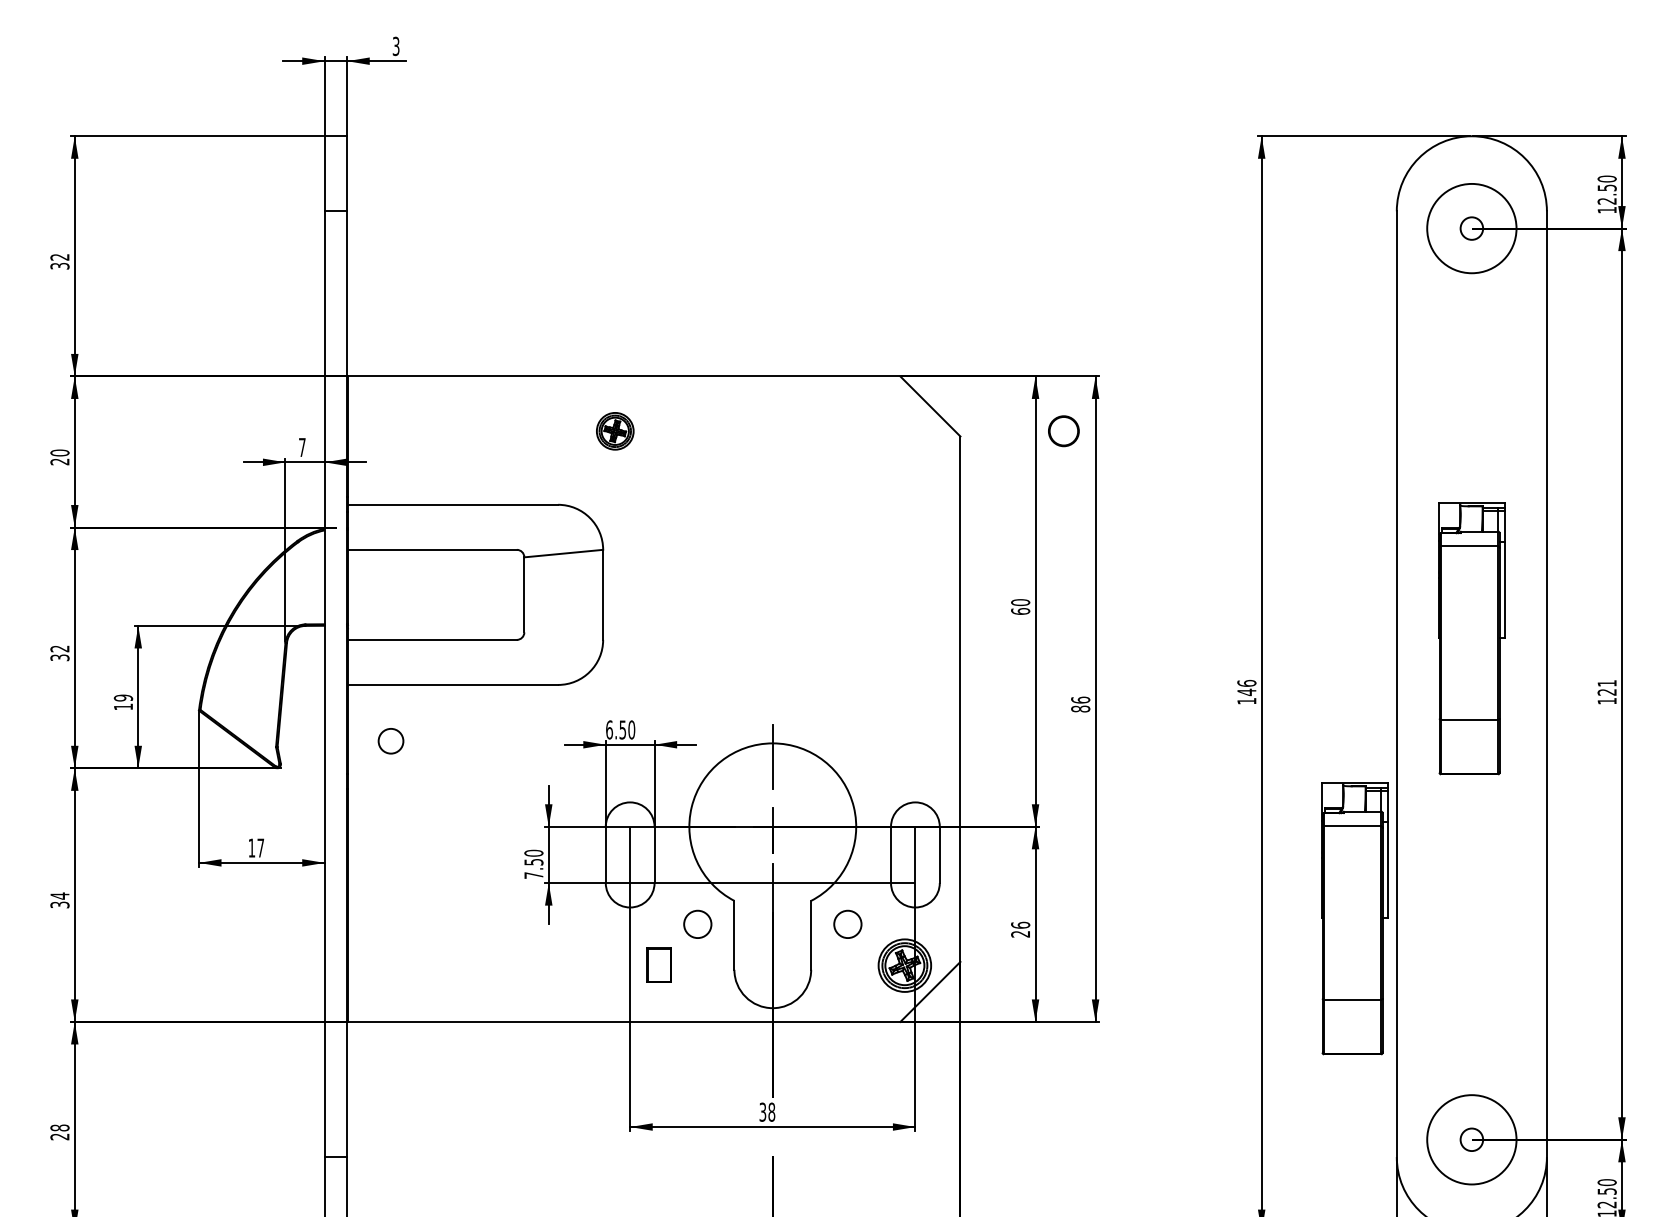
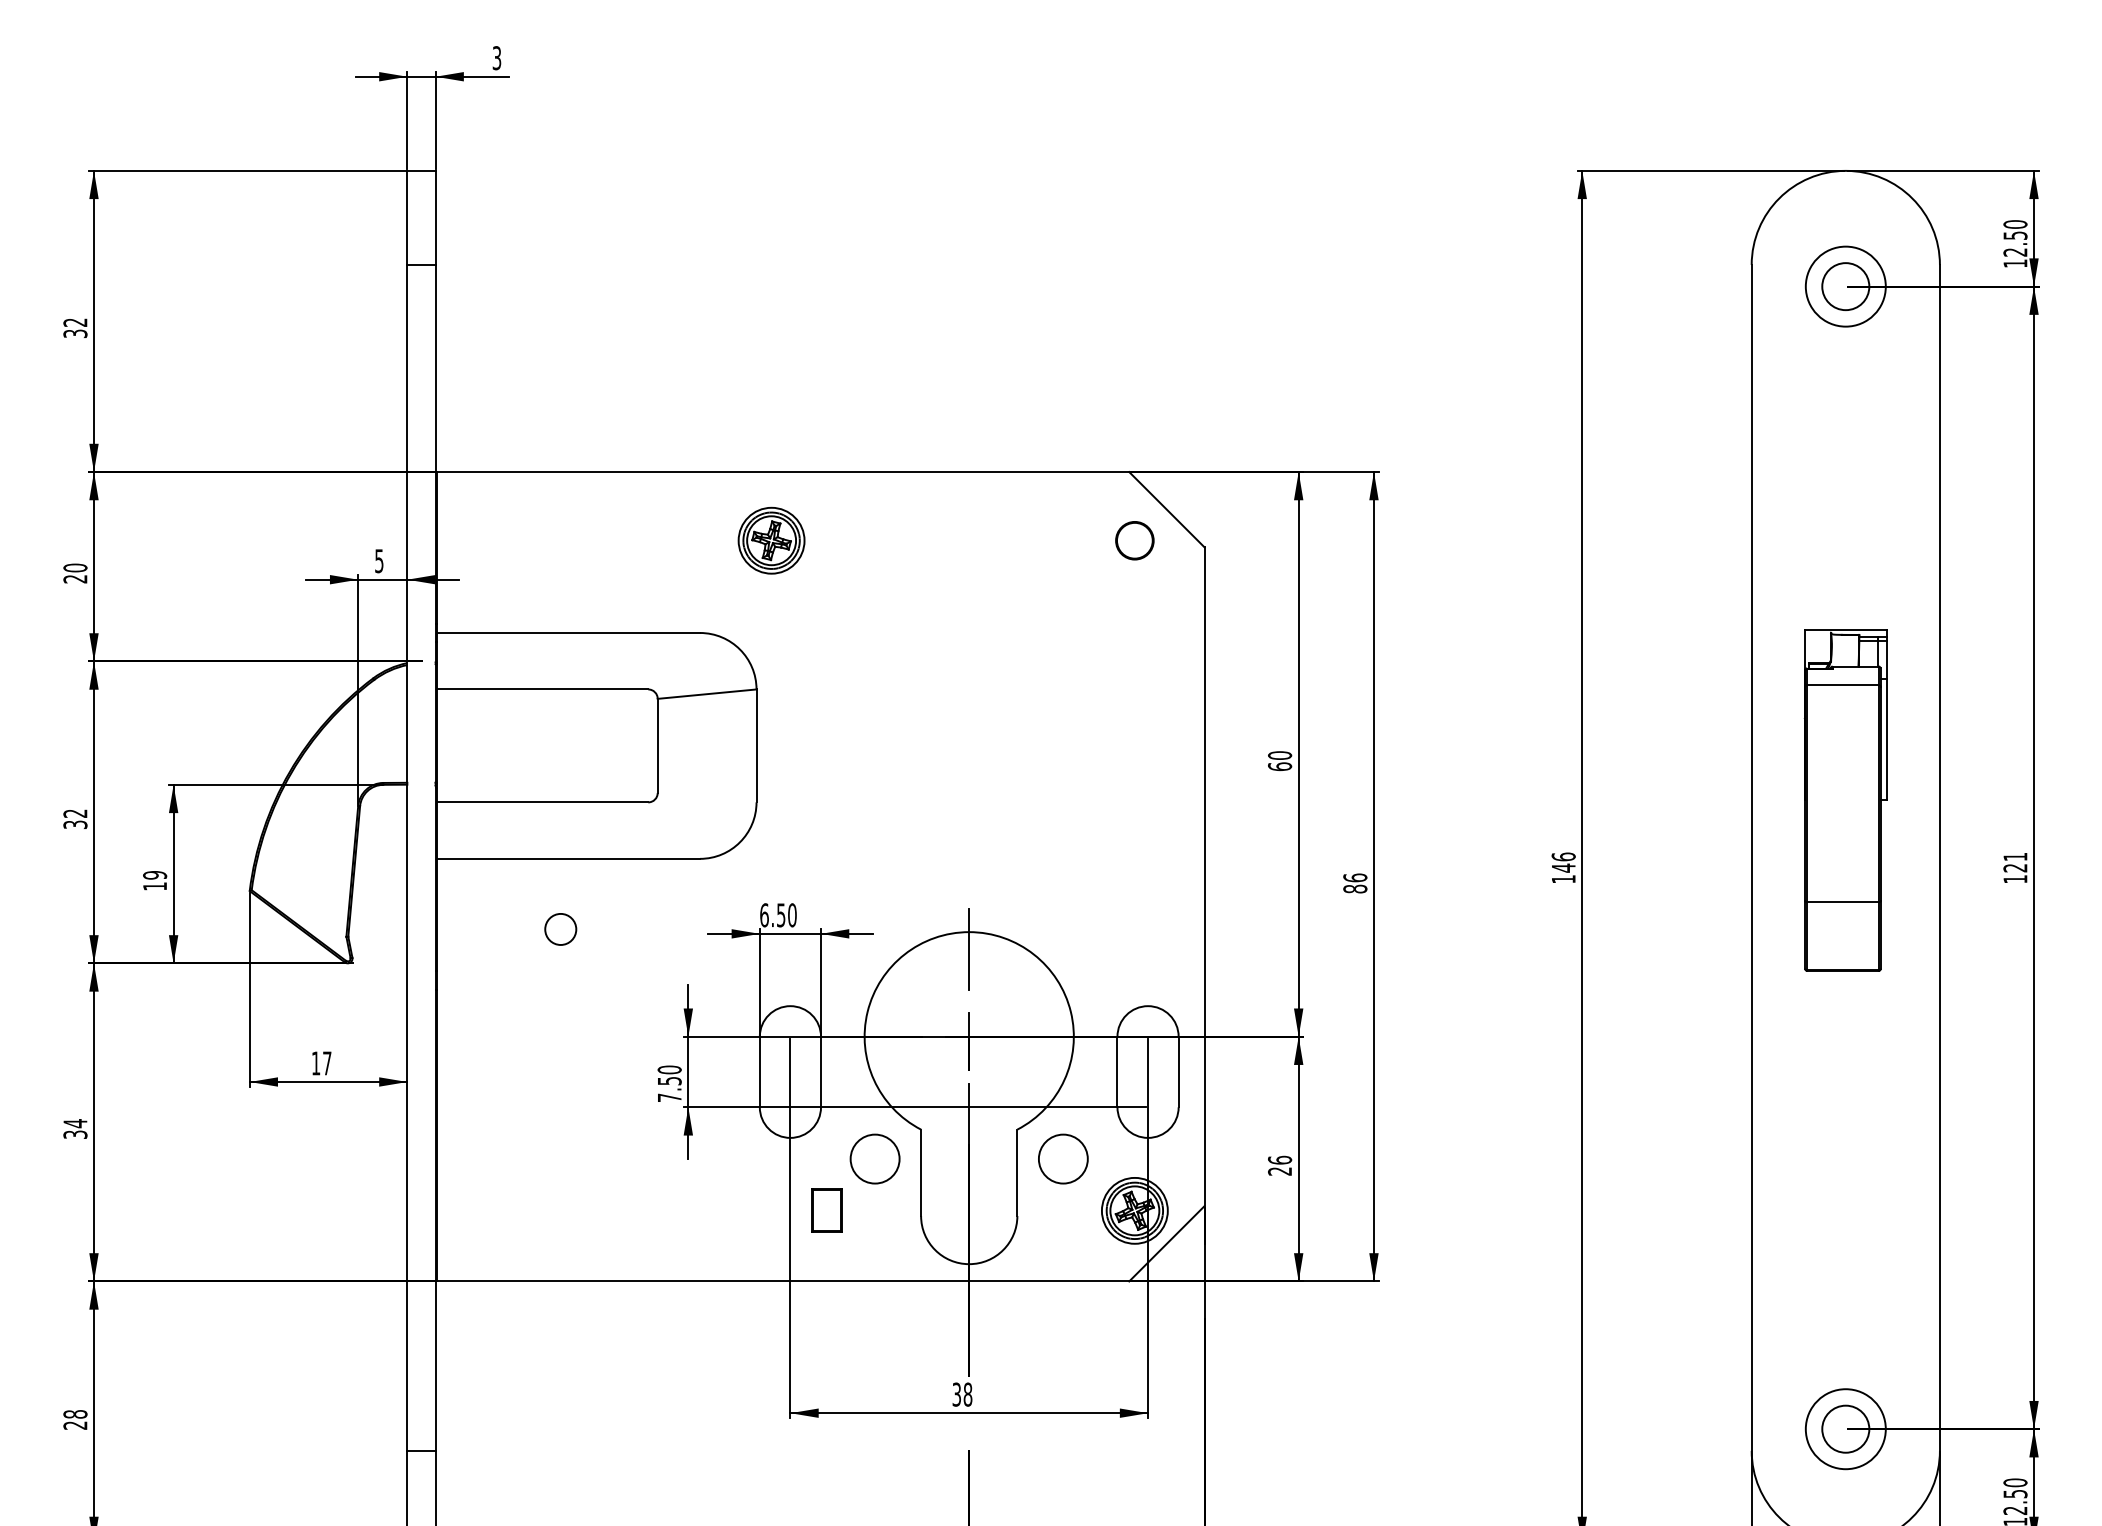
circle: (1471, 228) -> (1845, 286), size x0.71
circle: (1471, 228) -> (1845, 286), size x1.67
part: (615, 431) -> (772, 541), size x1.43
circle: (1063, 431) -> (1134, 541), moved
text: (302, 447) -> (379, 561), 7 -> 5
circle: (390, 741) -> (560, 929), moved
part: (1354, 918) -> (1698, 1151), removed
circle: (697, 924) -> (874, 1159), size x1.43
circle: (847, 924) -> (1062, 1159), size x1.43
circle: (1471, 1139) -> (1845, 1428), size x0.71
circle: (1471, 1139) -> (1845, 1428), size x1.67

